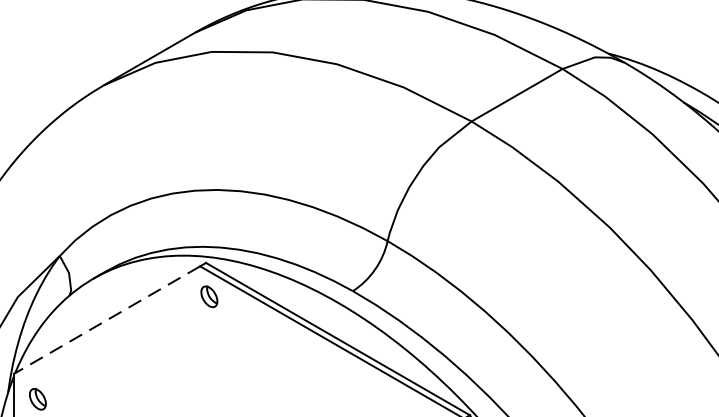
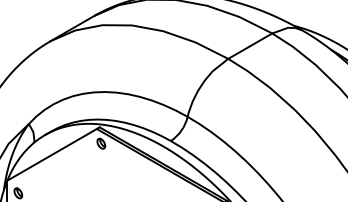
line: (106, 321) -> (51, 155), dashed -> solid

